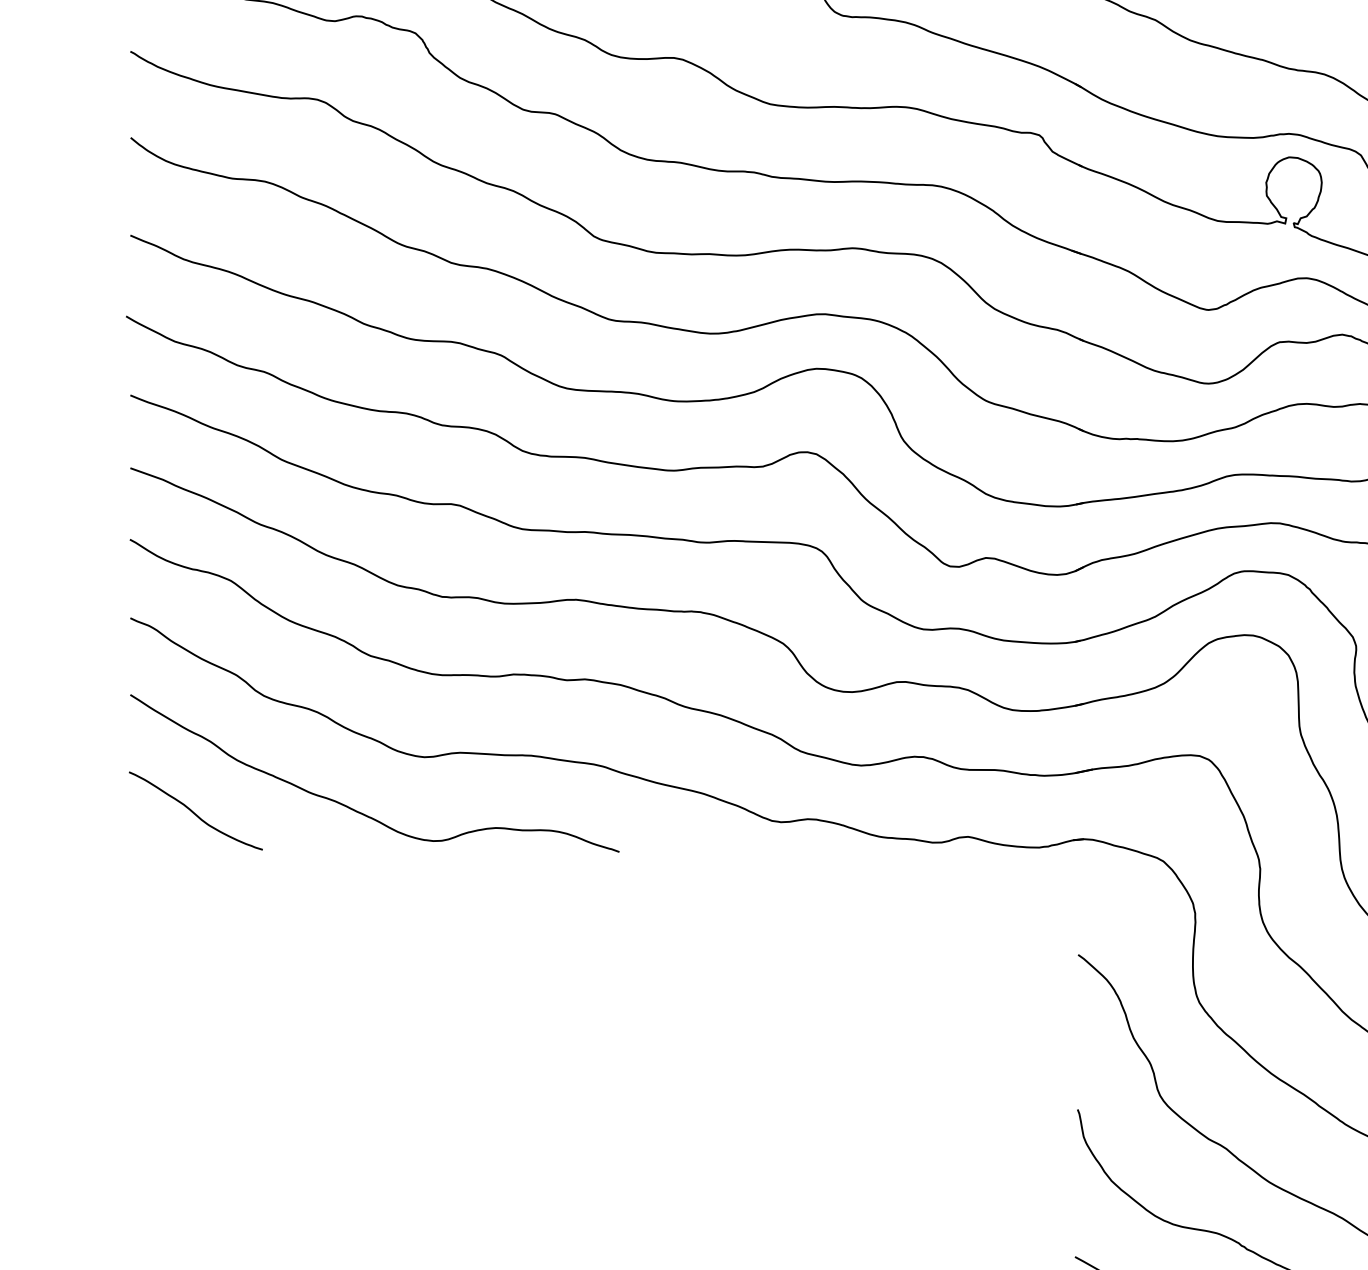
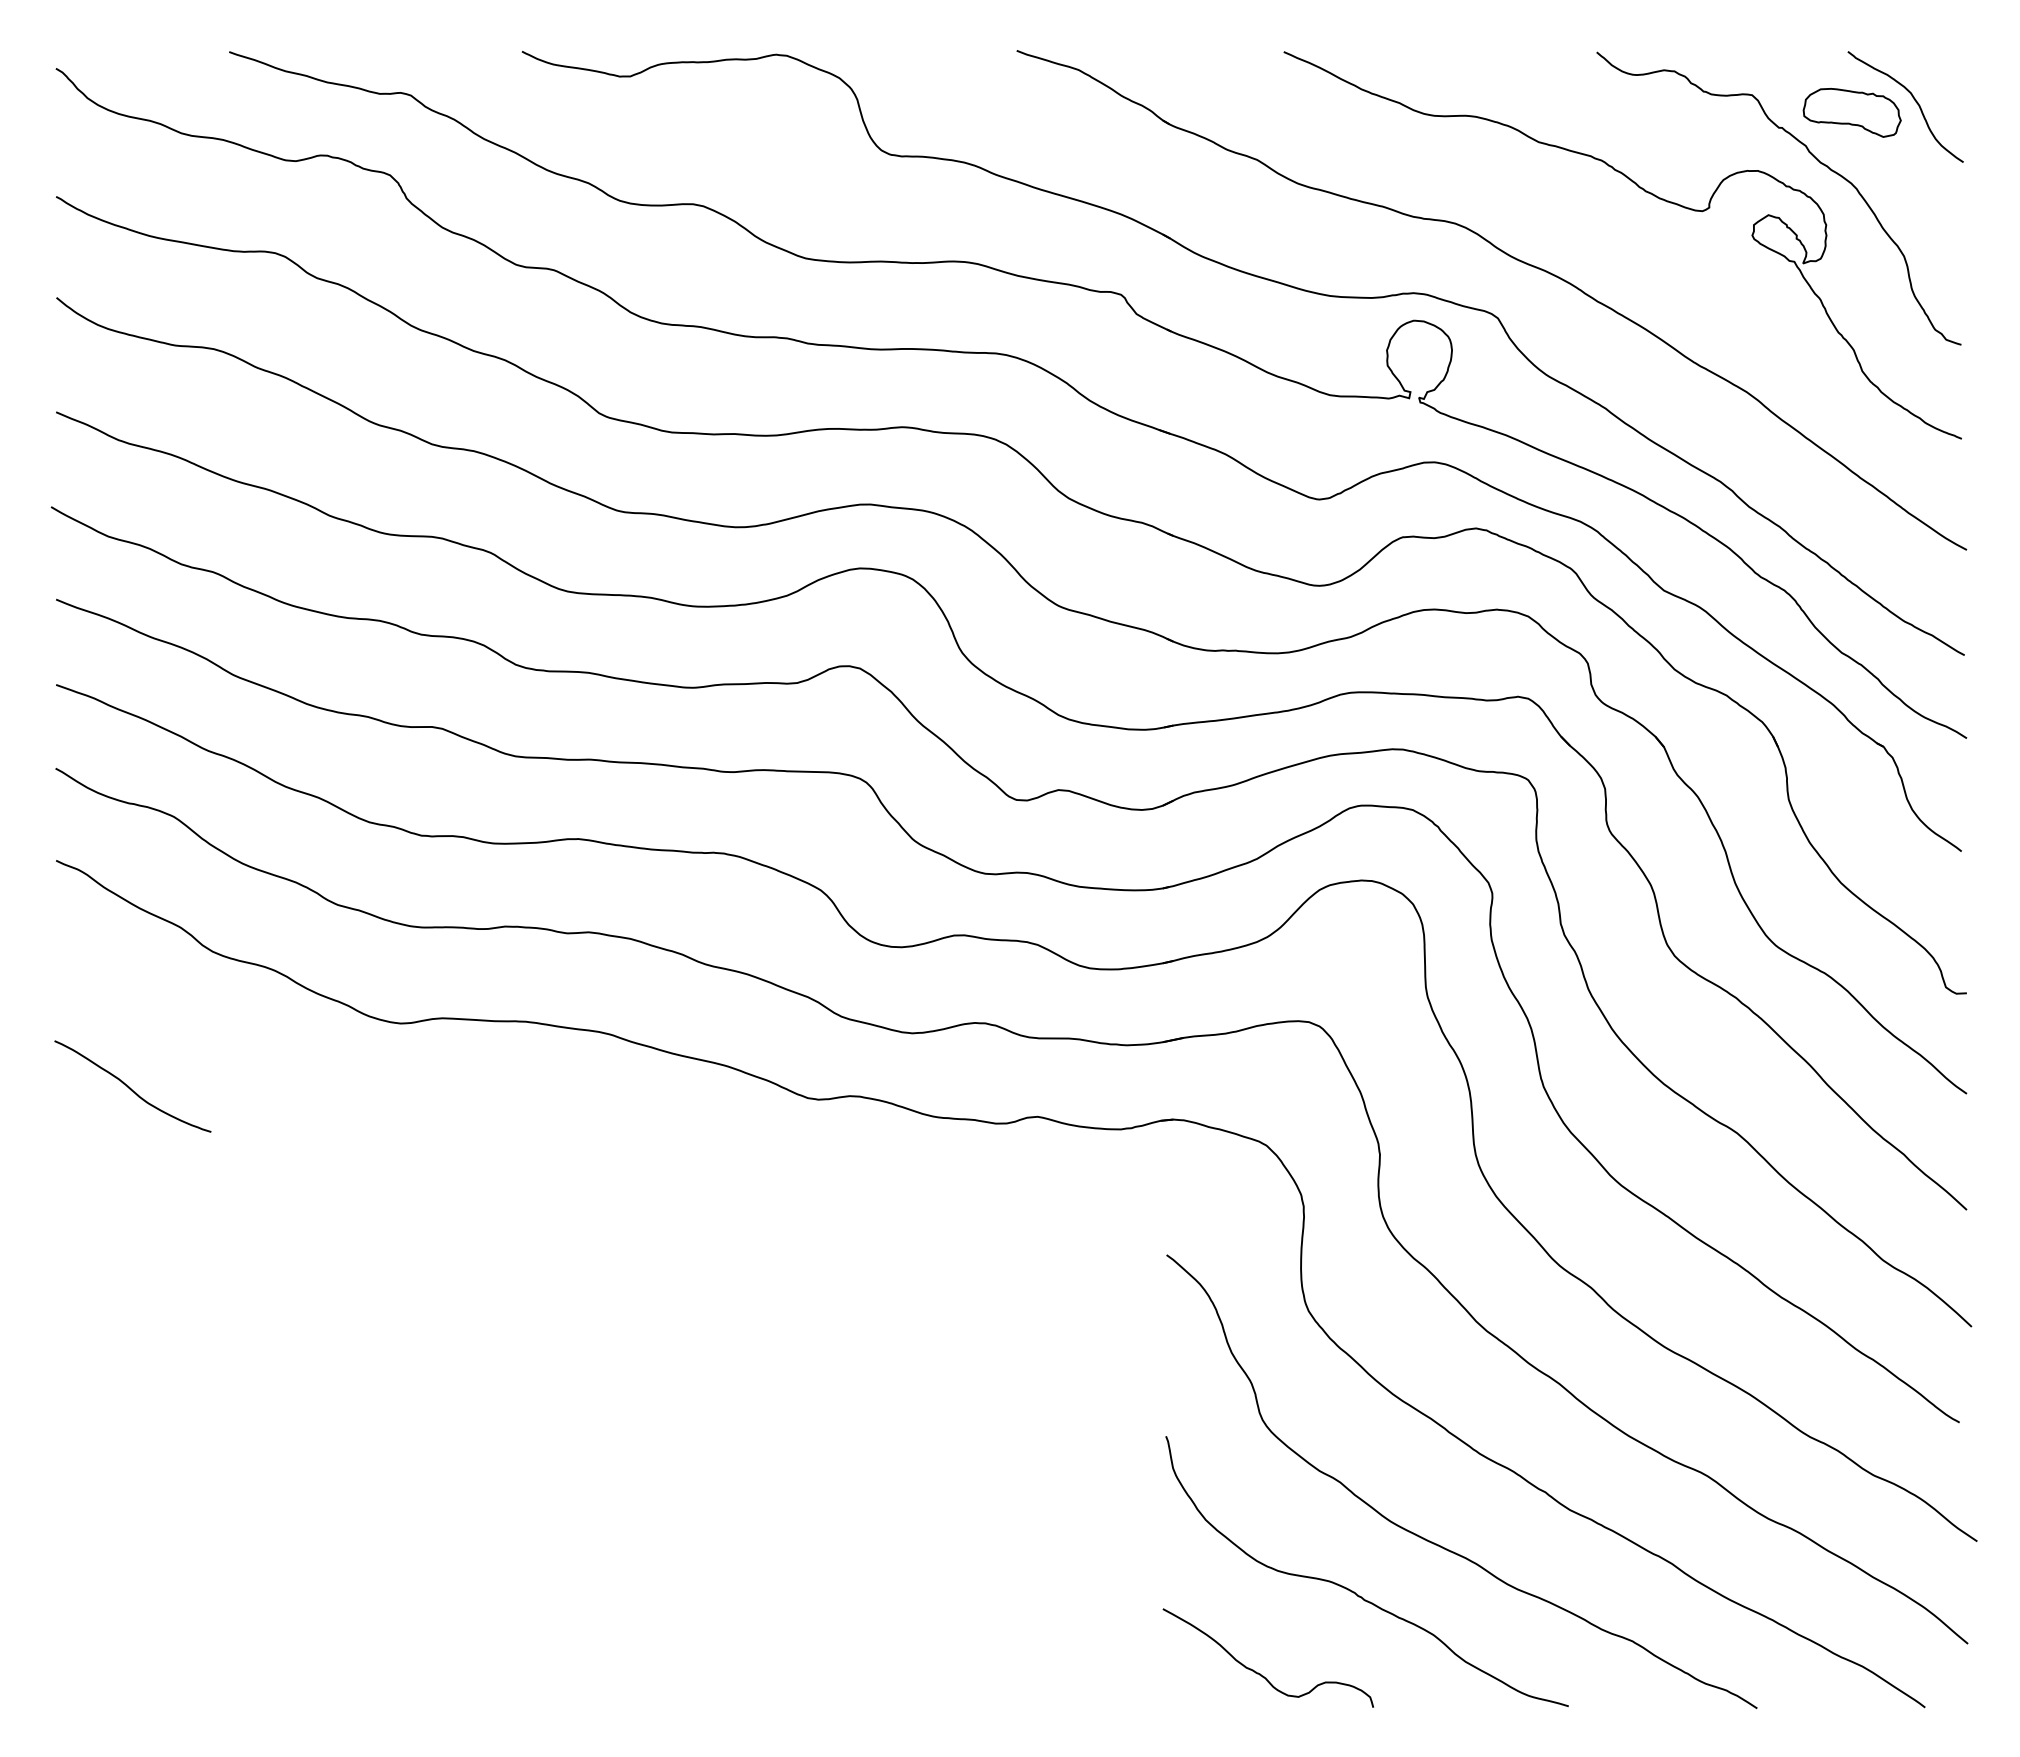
curve: (356, 810) -> (320, 1085), removed

